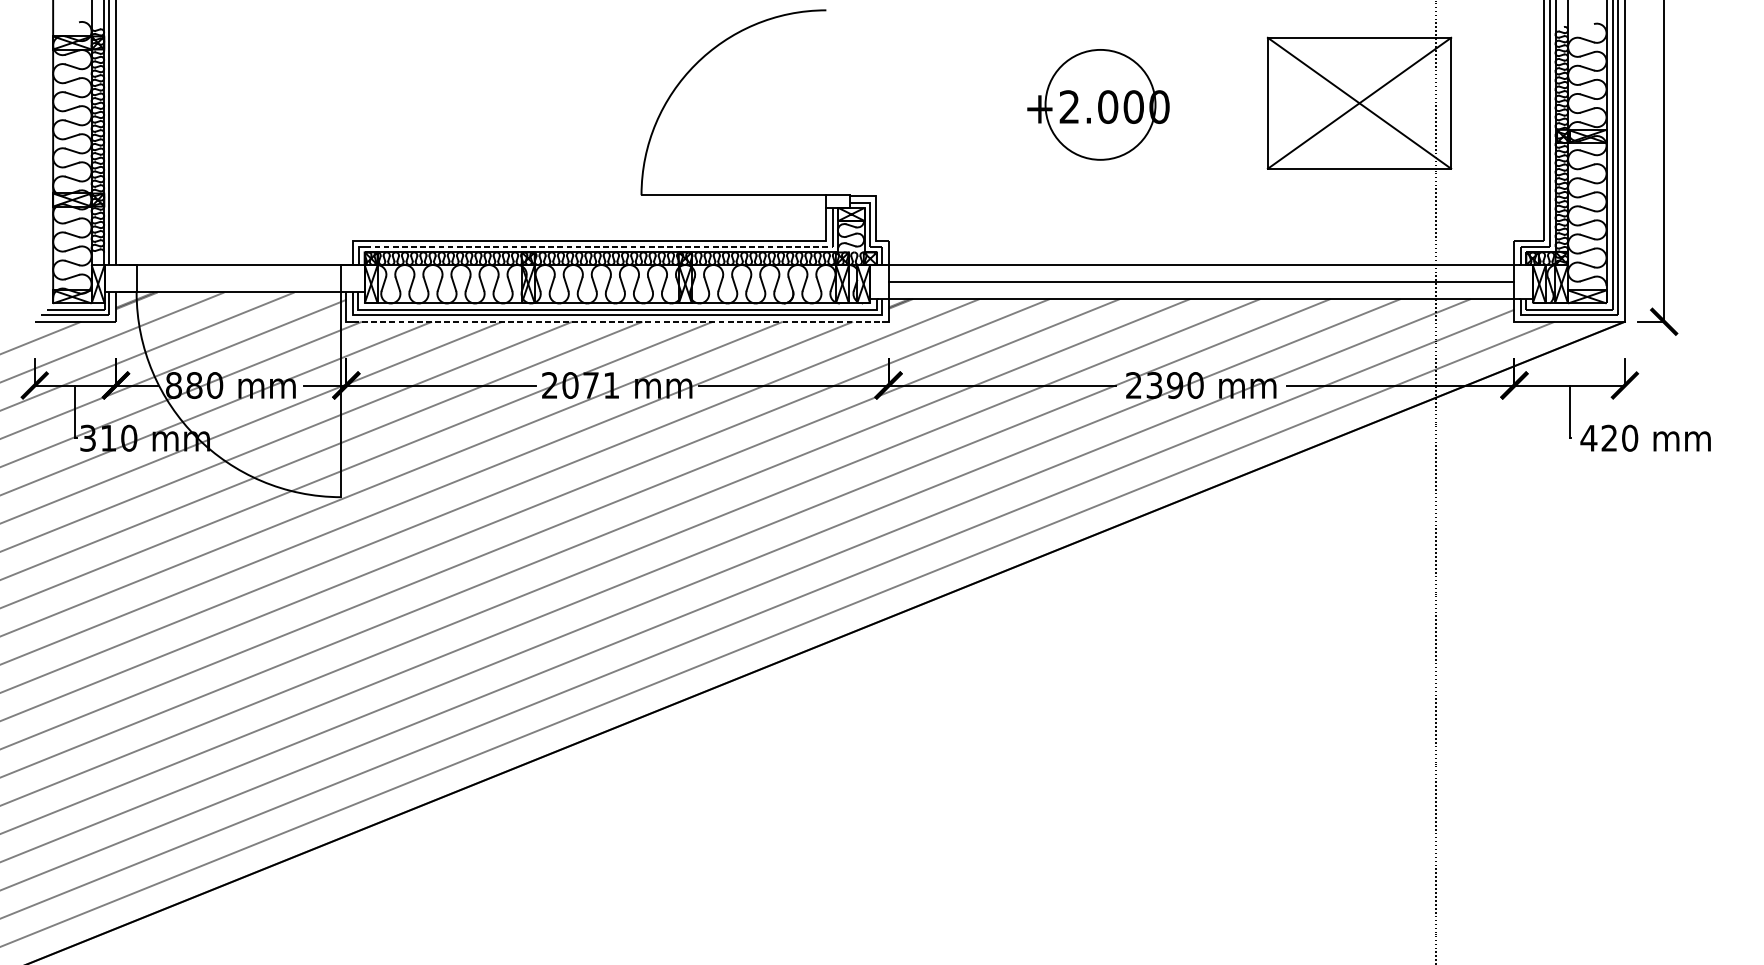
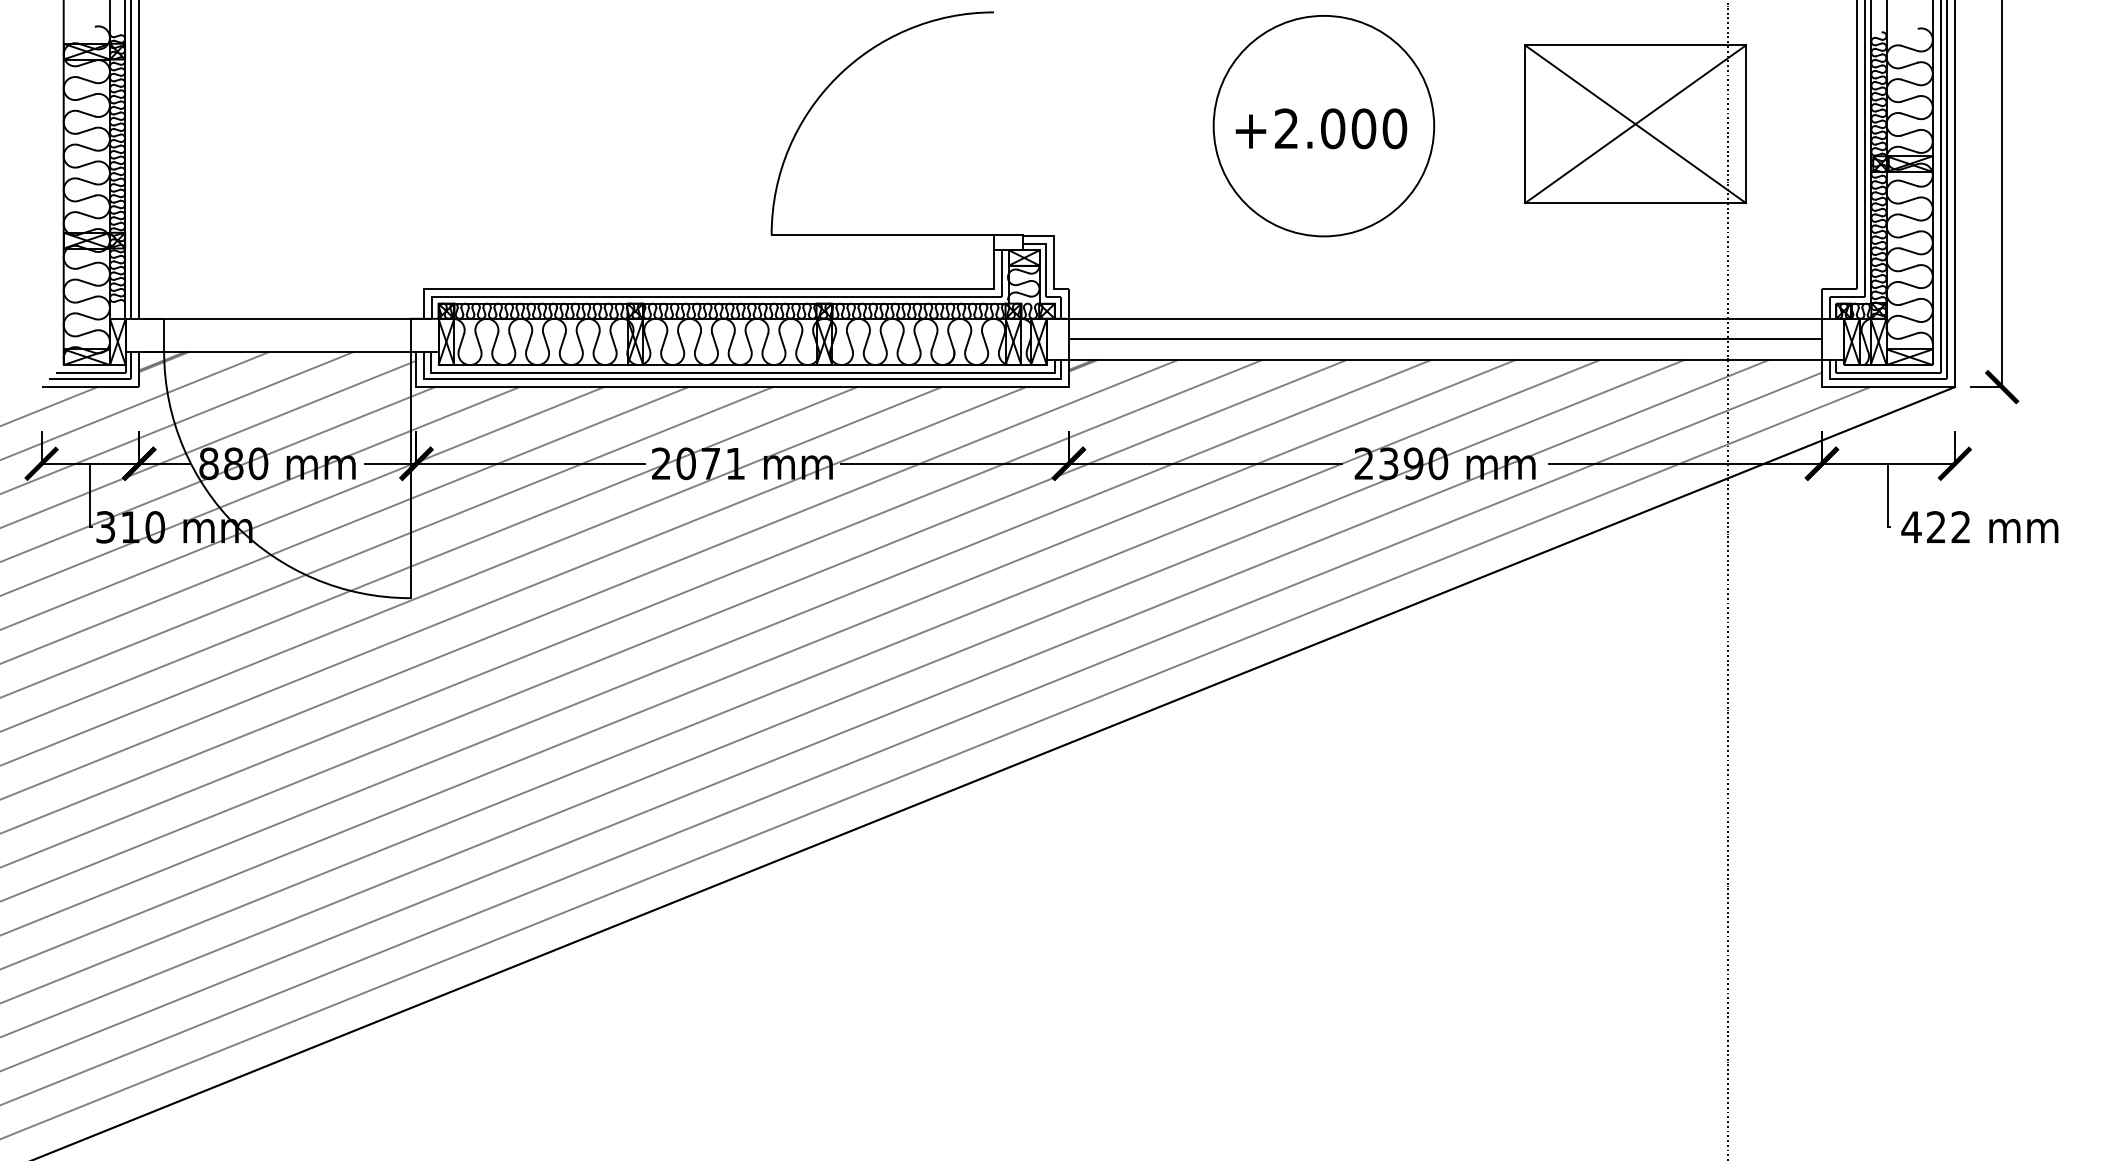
circle: (1100, 104) -> (1323, 125), size x1.67
line: (599, 247) -> (721, 297), dashed -> solid
line: (618, 322) -> (743, 387), dashed -> solid
text: (1629, 438) -> (1960, 527), 420 -> 422

